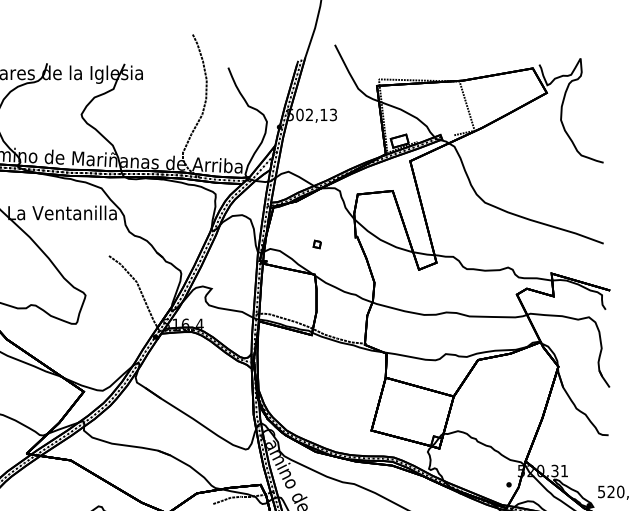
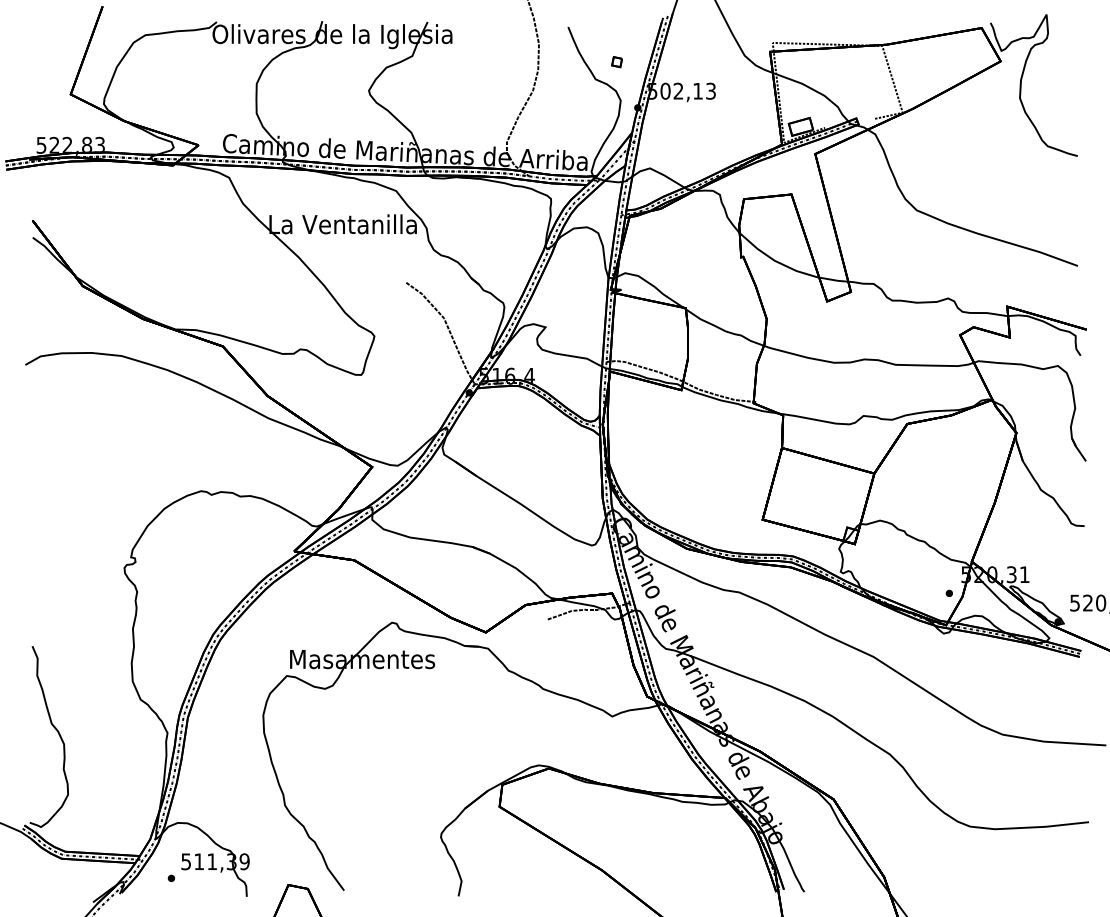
part: (316, 244) -> (616, 62), moved

